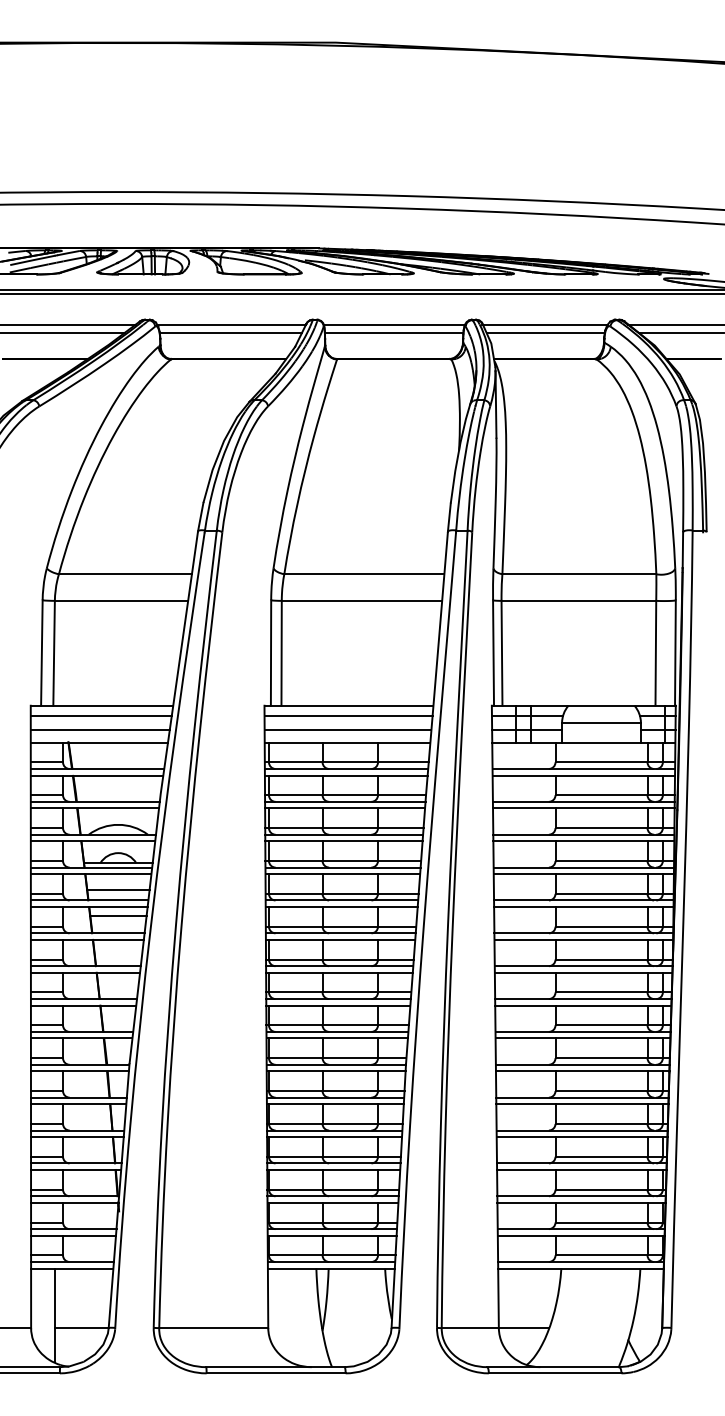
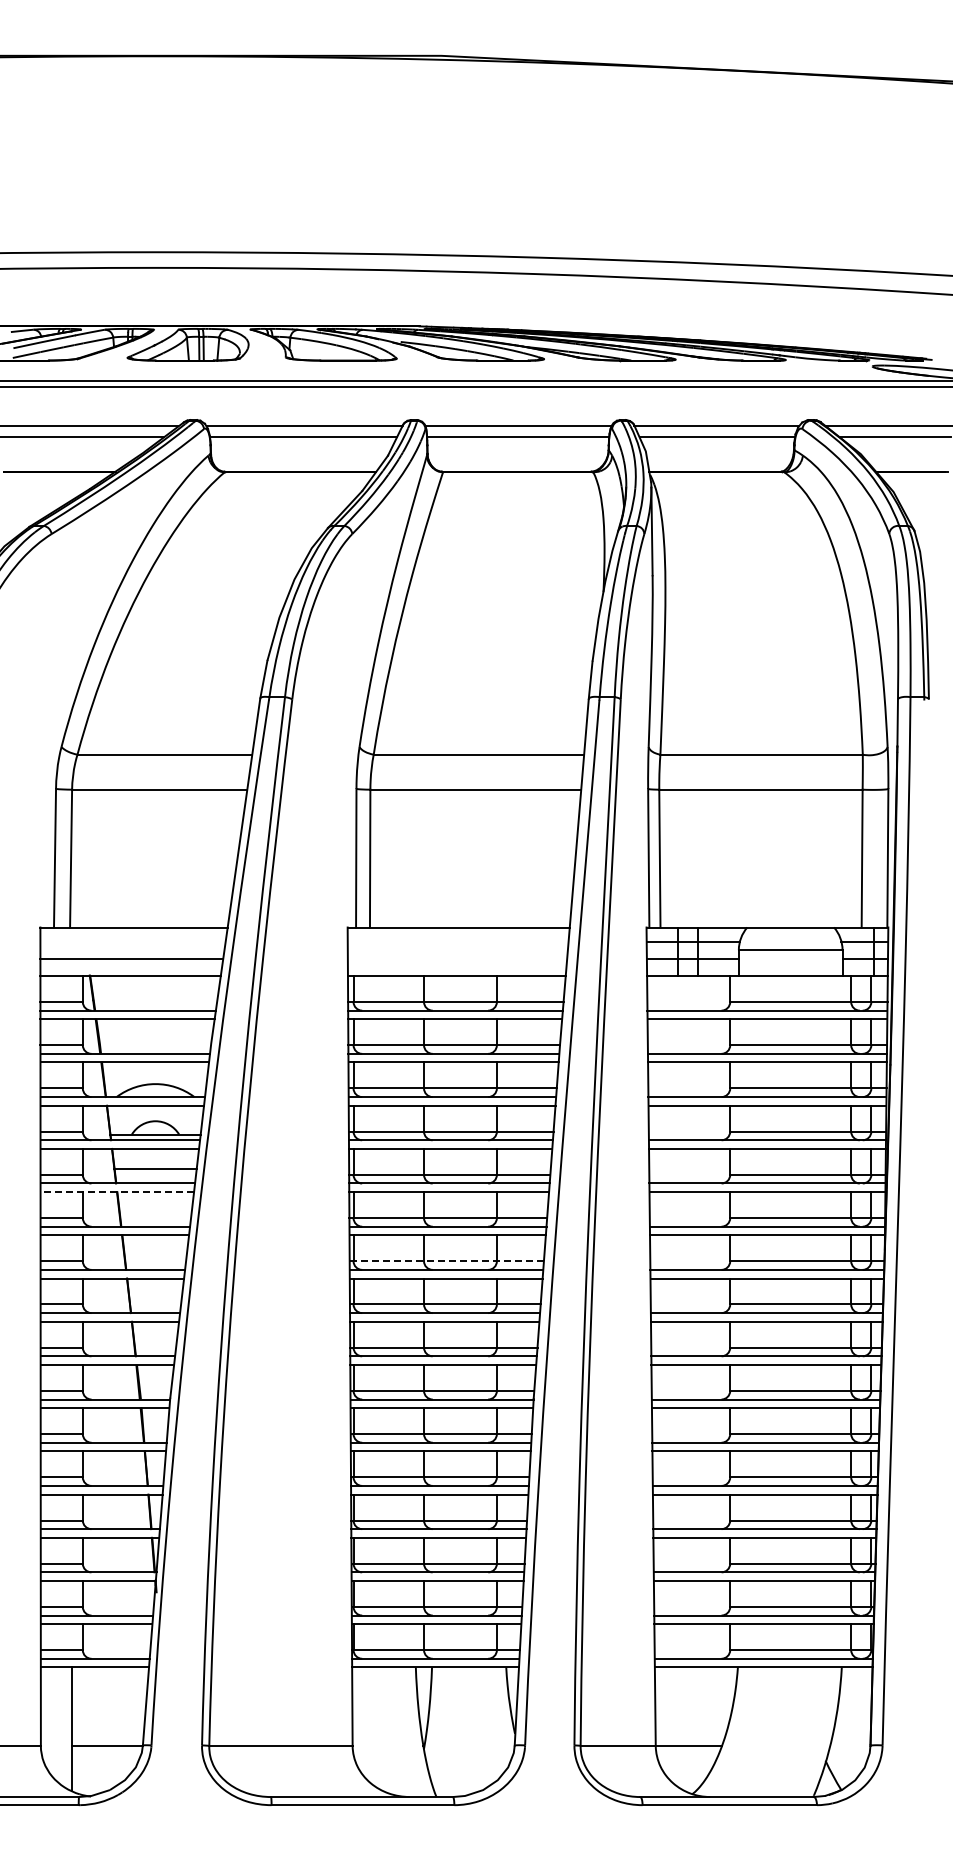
line: (100, 716) -> (132, 941), removed
line: (348, 716) -> (457, 941), removed
line: (348, 729) -> (457, 958), removed
line: (89, 907) -> (117, 1192), solid -> dashed
line: (118, 916) -> (155, 1204), removed
line: (340, 959) -> (447, 1261), solid -> dashed

